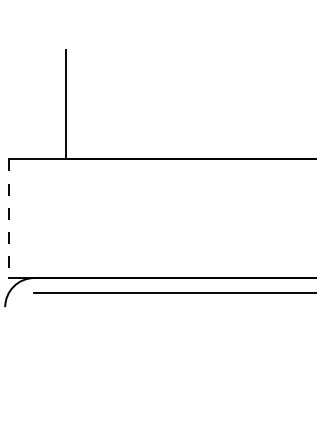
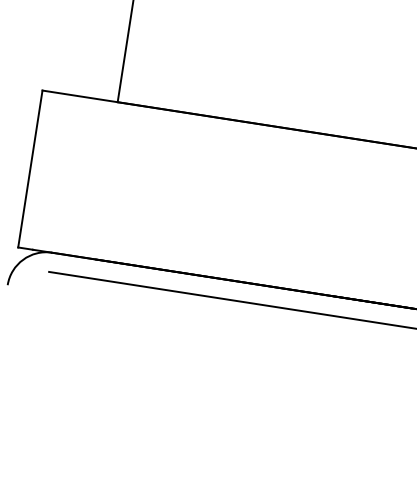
line: (8, 219) -> (29, 170), dashed -> solid

